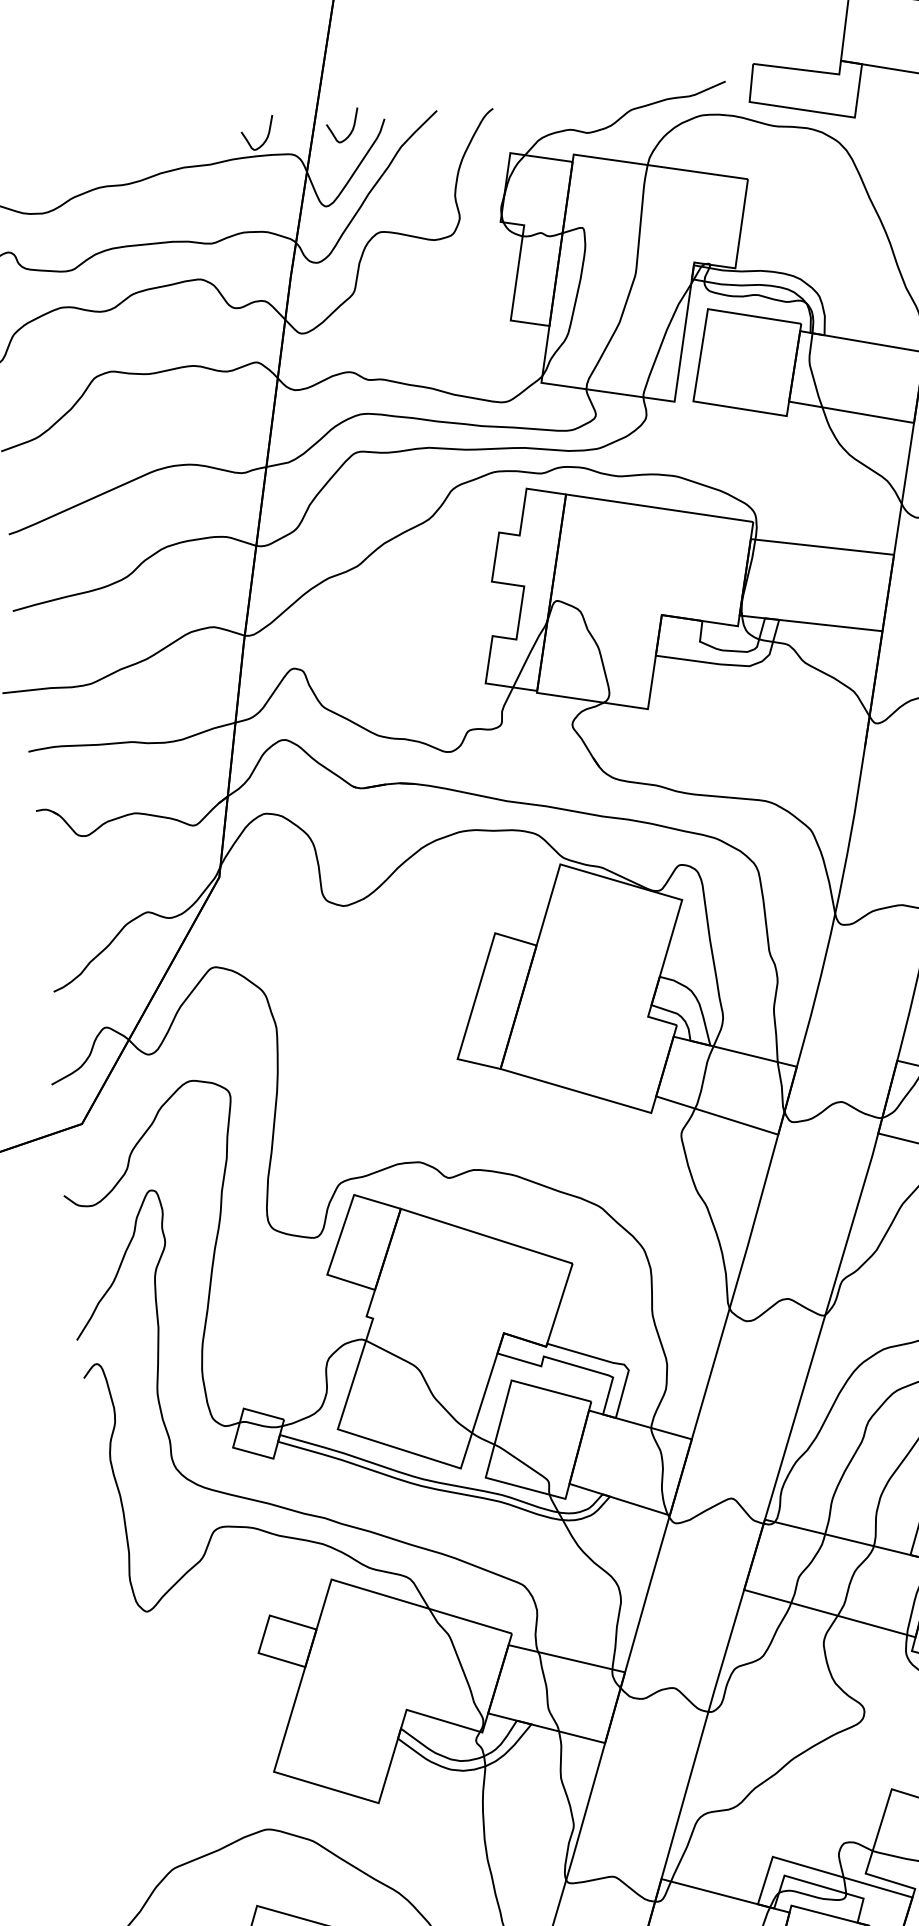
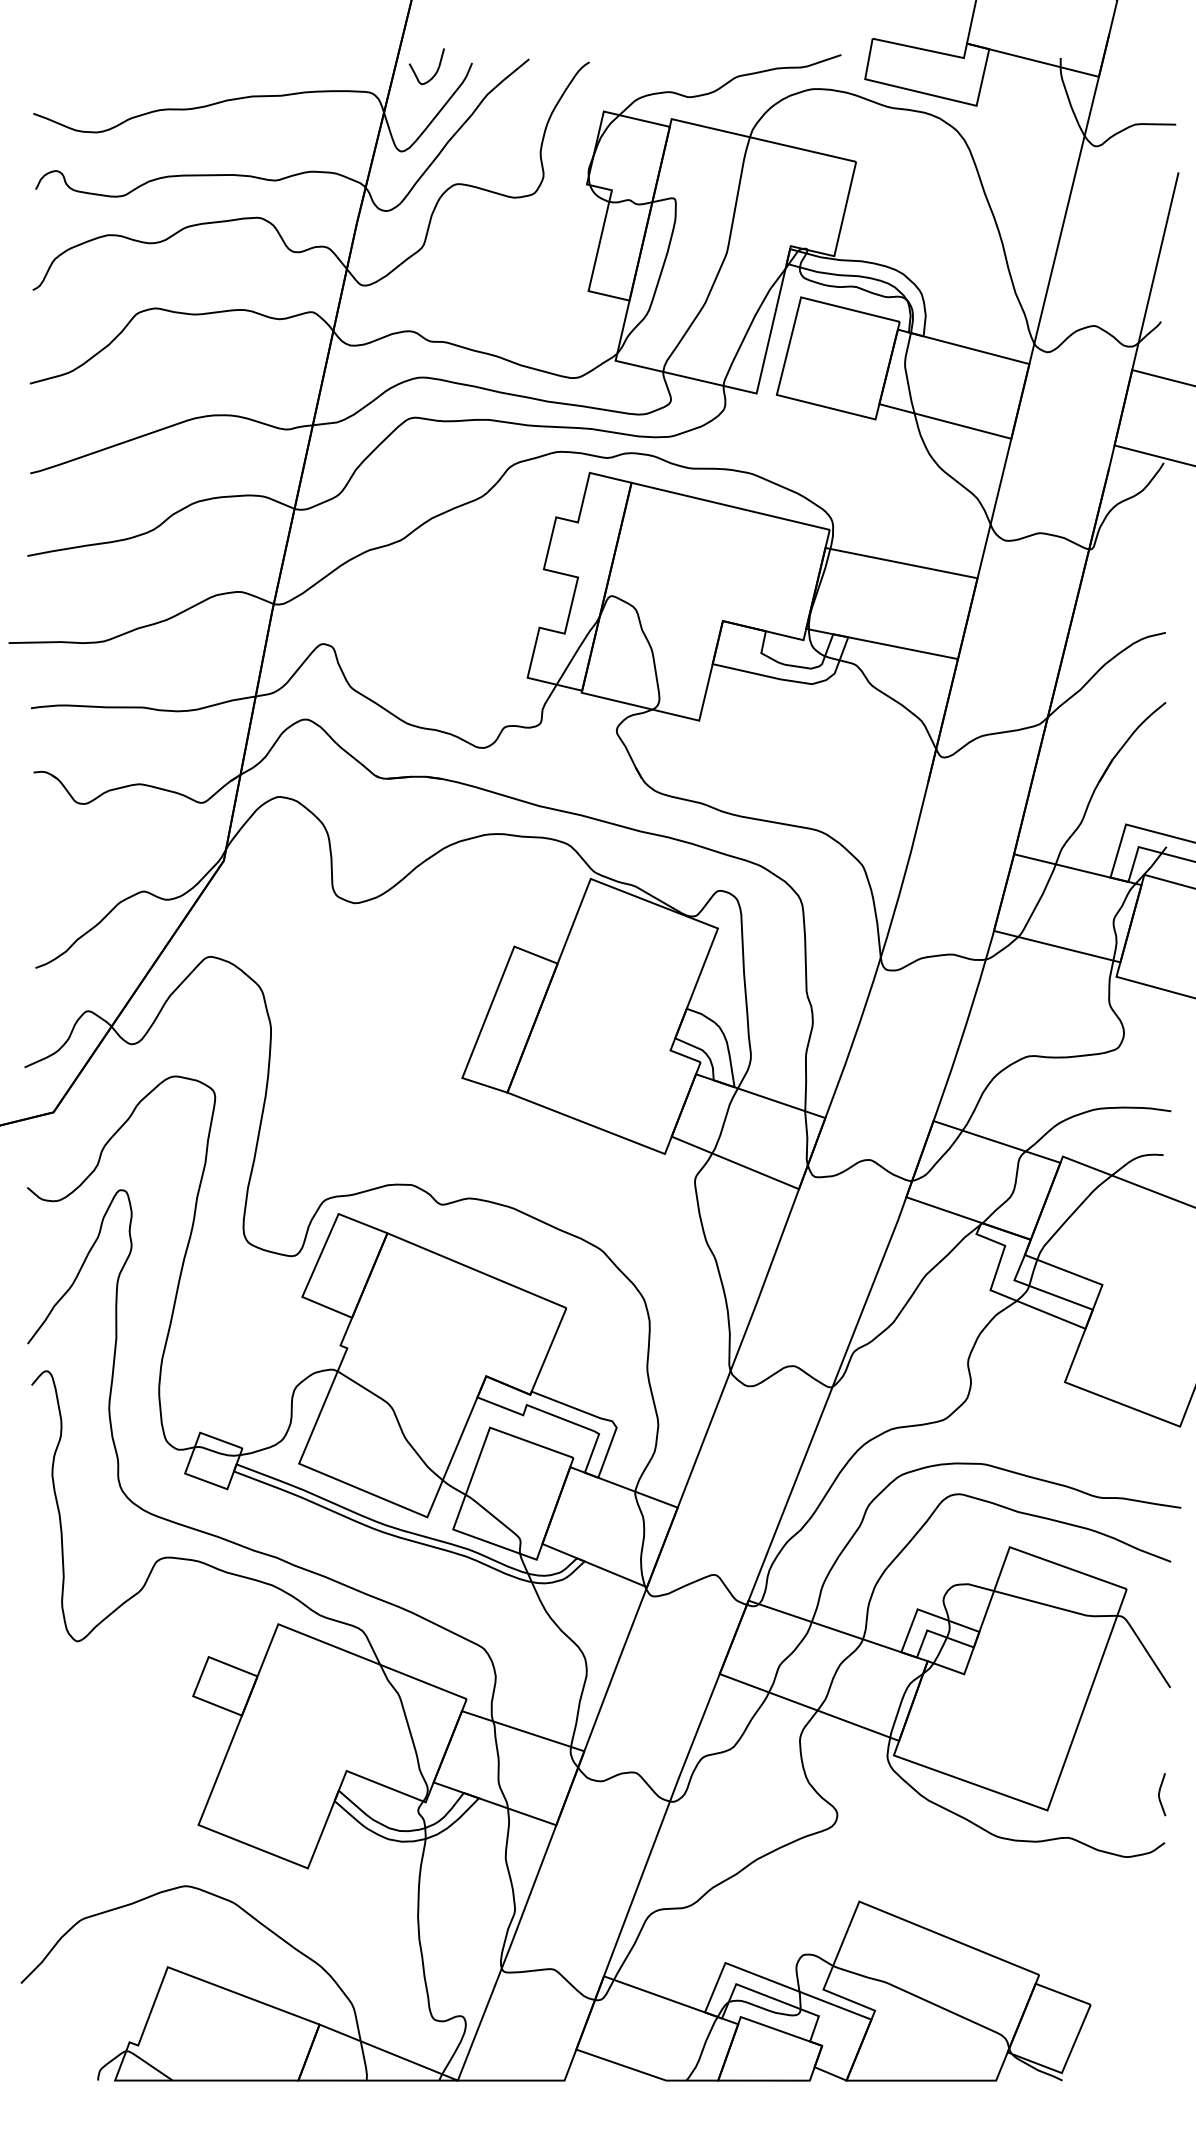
curve: (265, 139) -> (342, 73), removed

